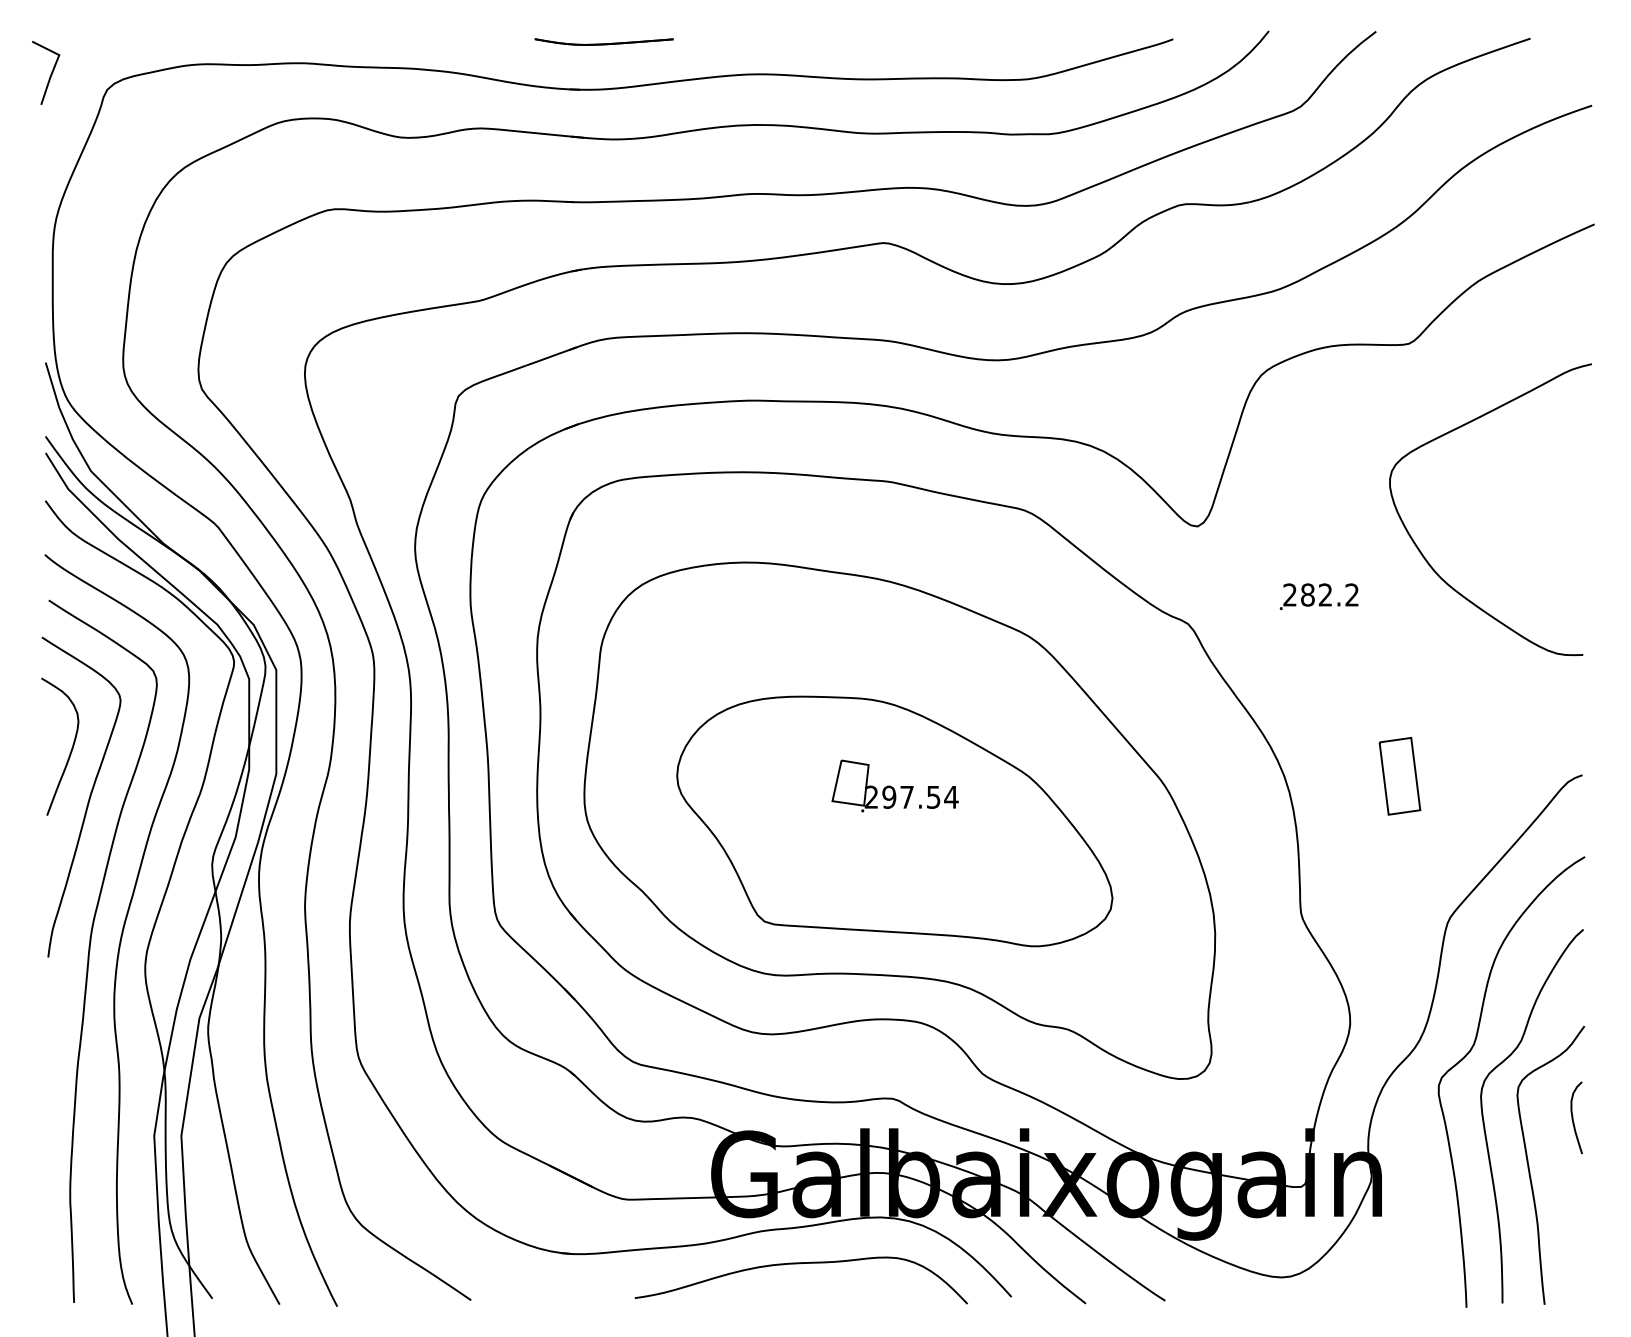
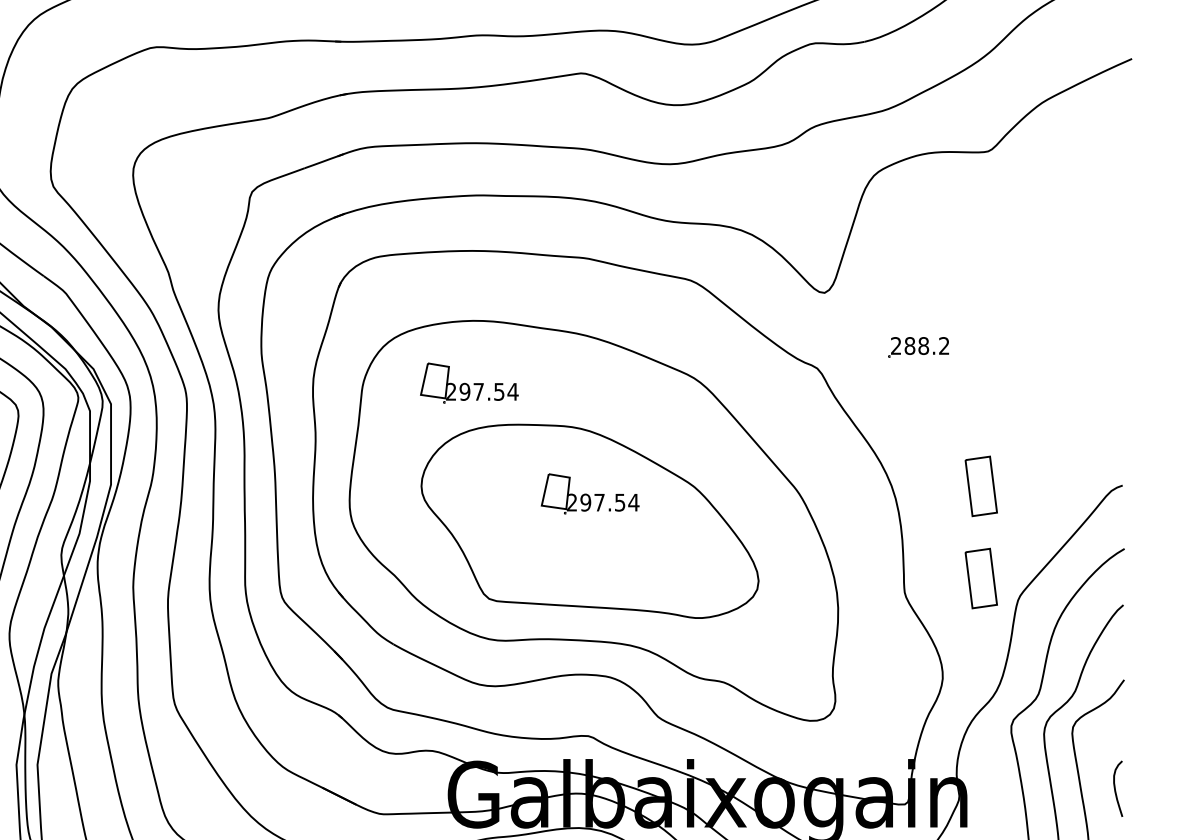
curve: (1423, 554) -> (999, 314), removed
text: (1325, 594) -> (923, 345), 282.2 -> 288.2
part: (738, 642) -> (468, 382), added
part: (1399, 895) -> (980, 578), added
curve: (1573, 1117) -> (1115, 788), moved

